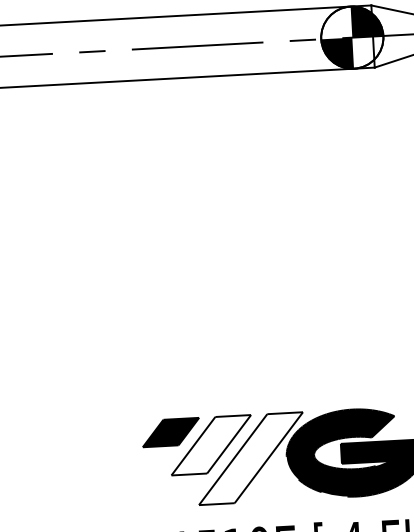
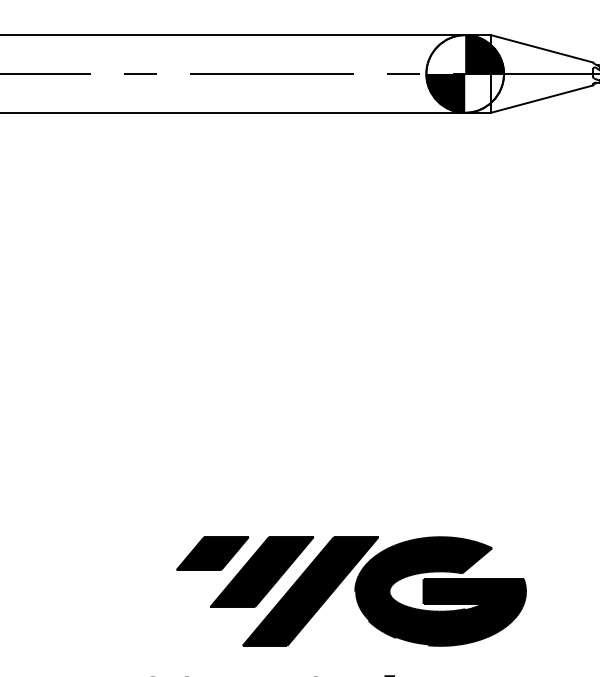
fill: (210, 445) -> (261, 572), added
fill: (250, 458) -> (310, 591), added

